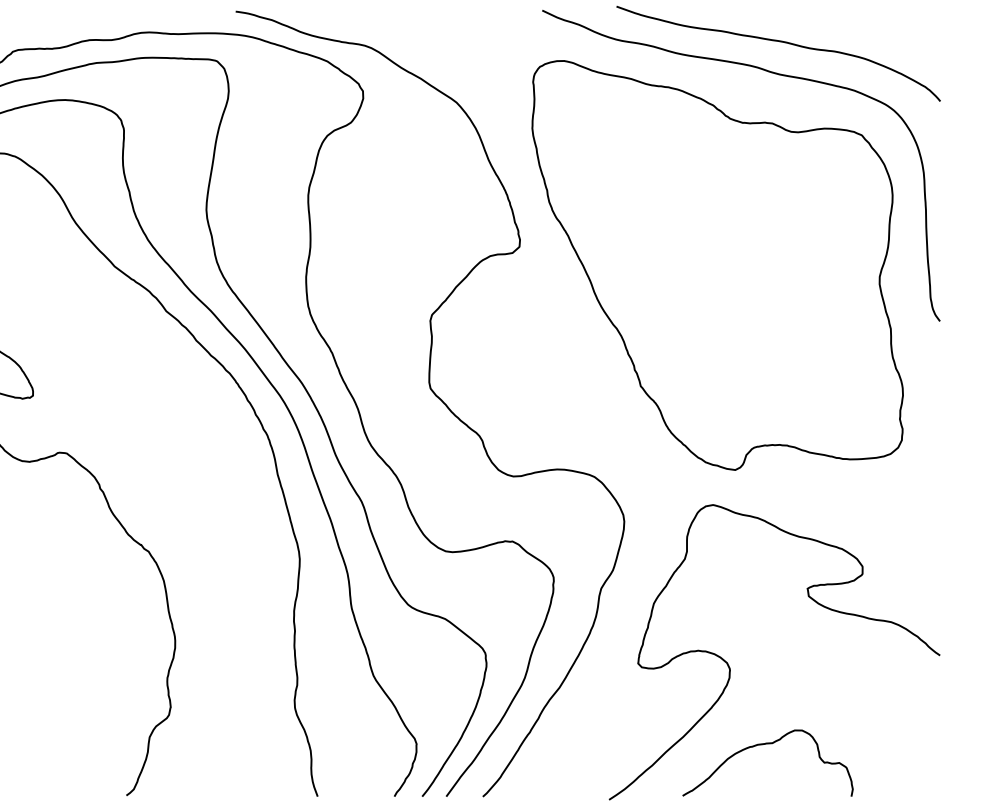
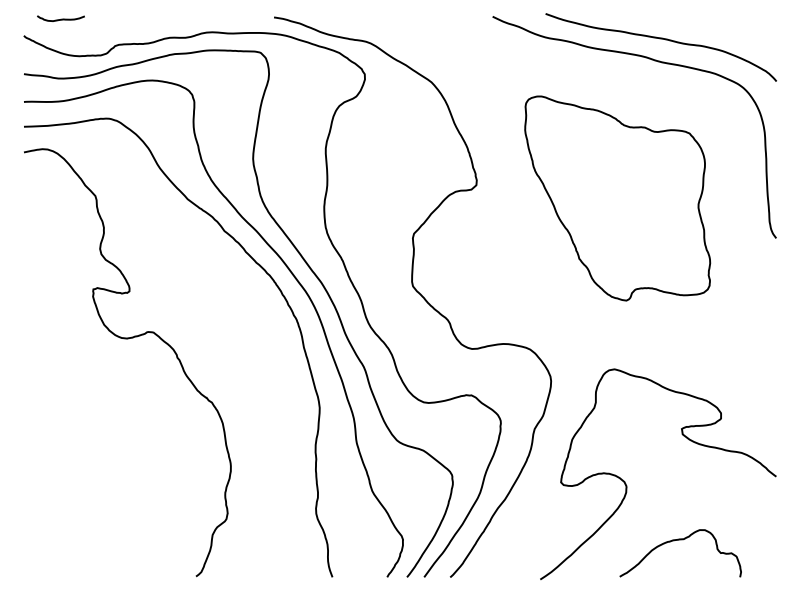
part: (717, 265) -> (617, 198), size x0.7
curve: (767, 745) -> (680, 540), moved

